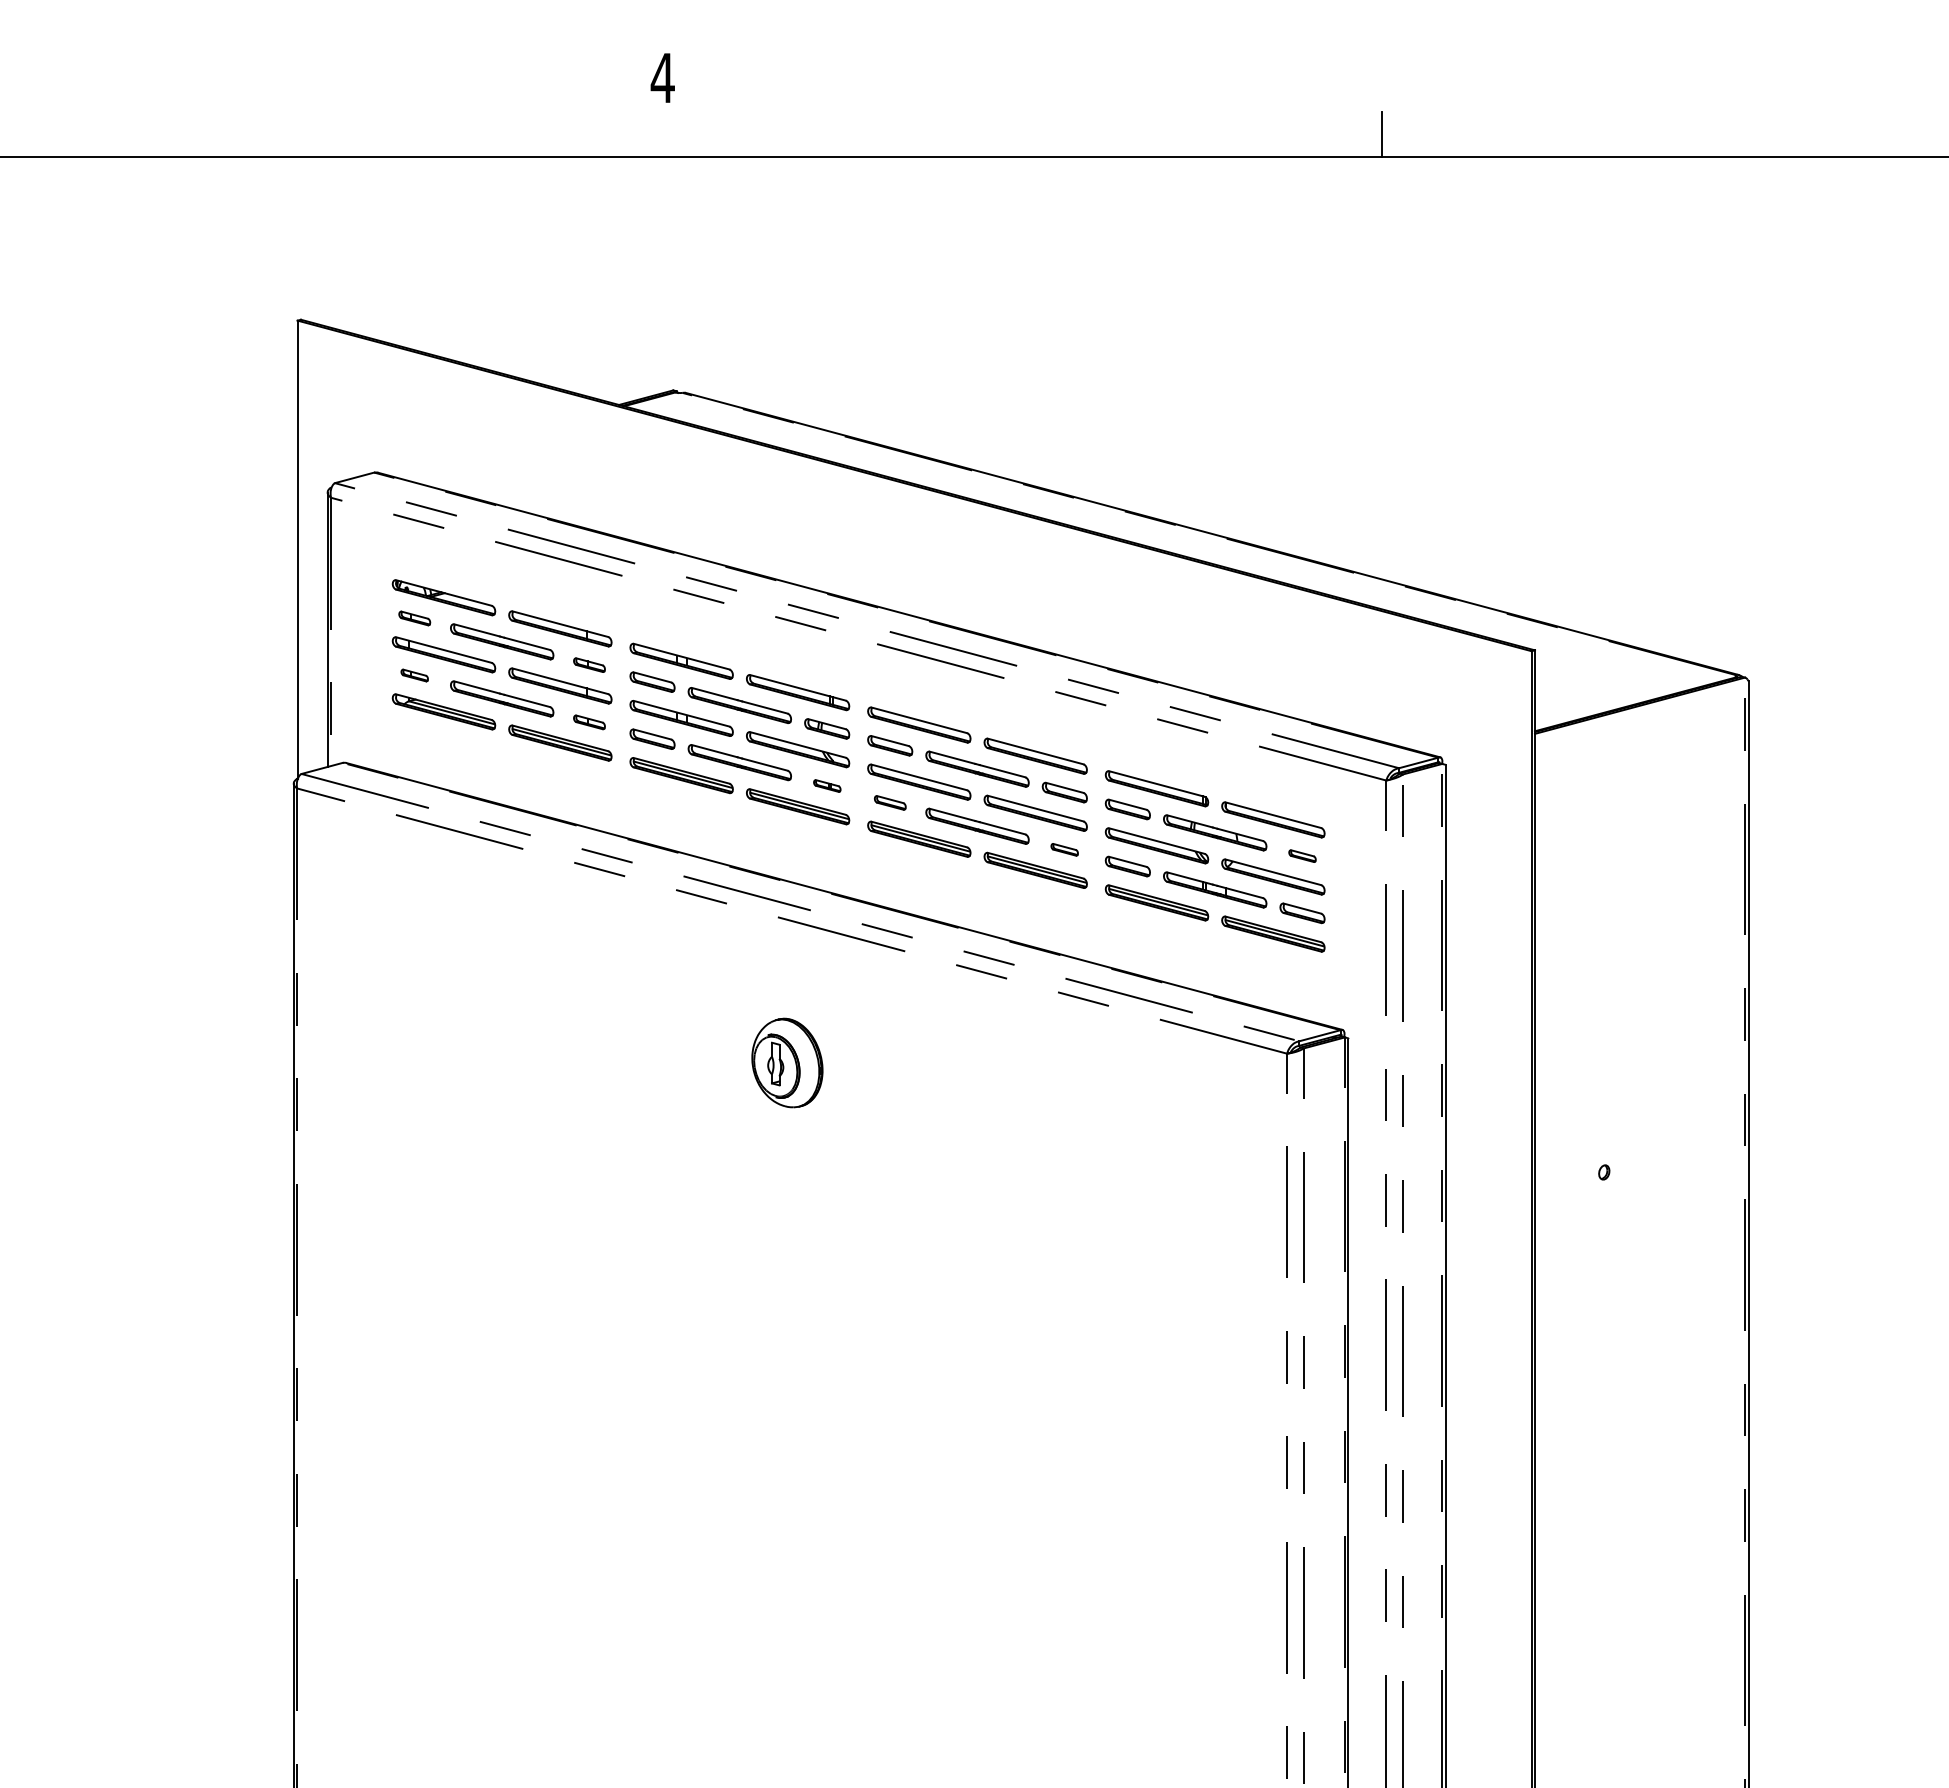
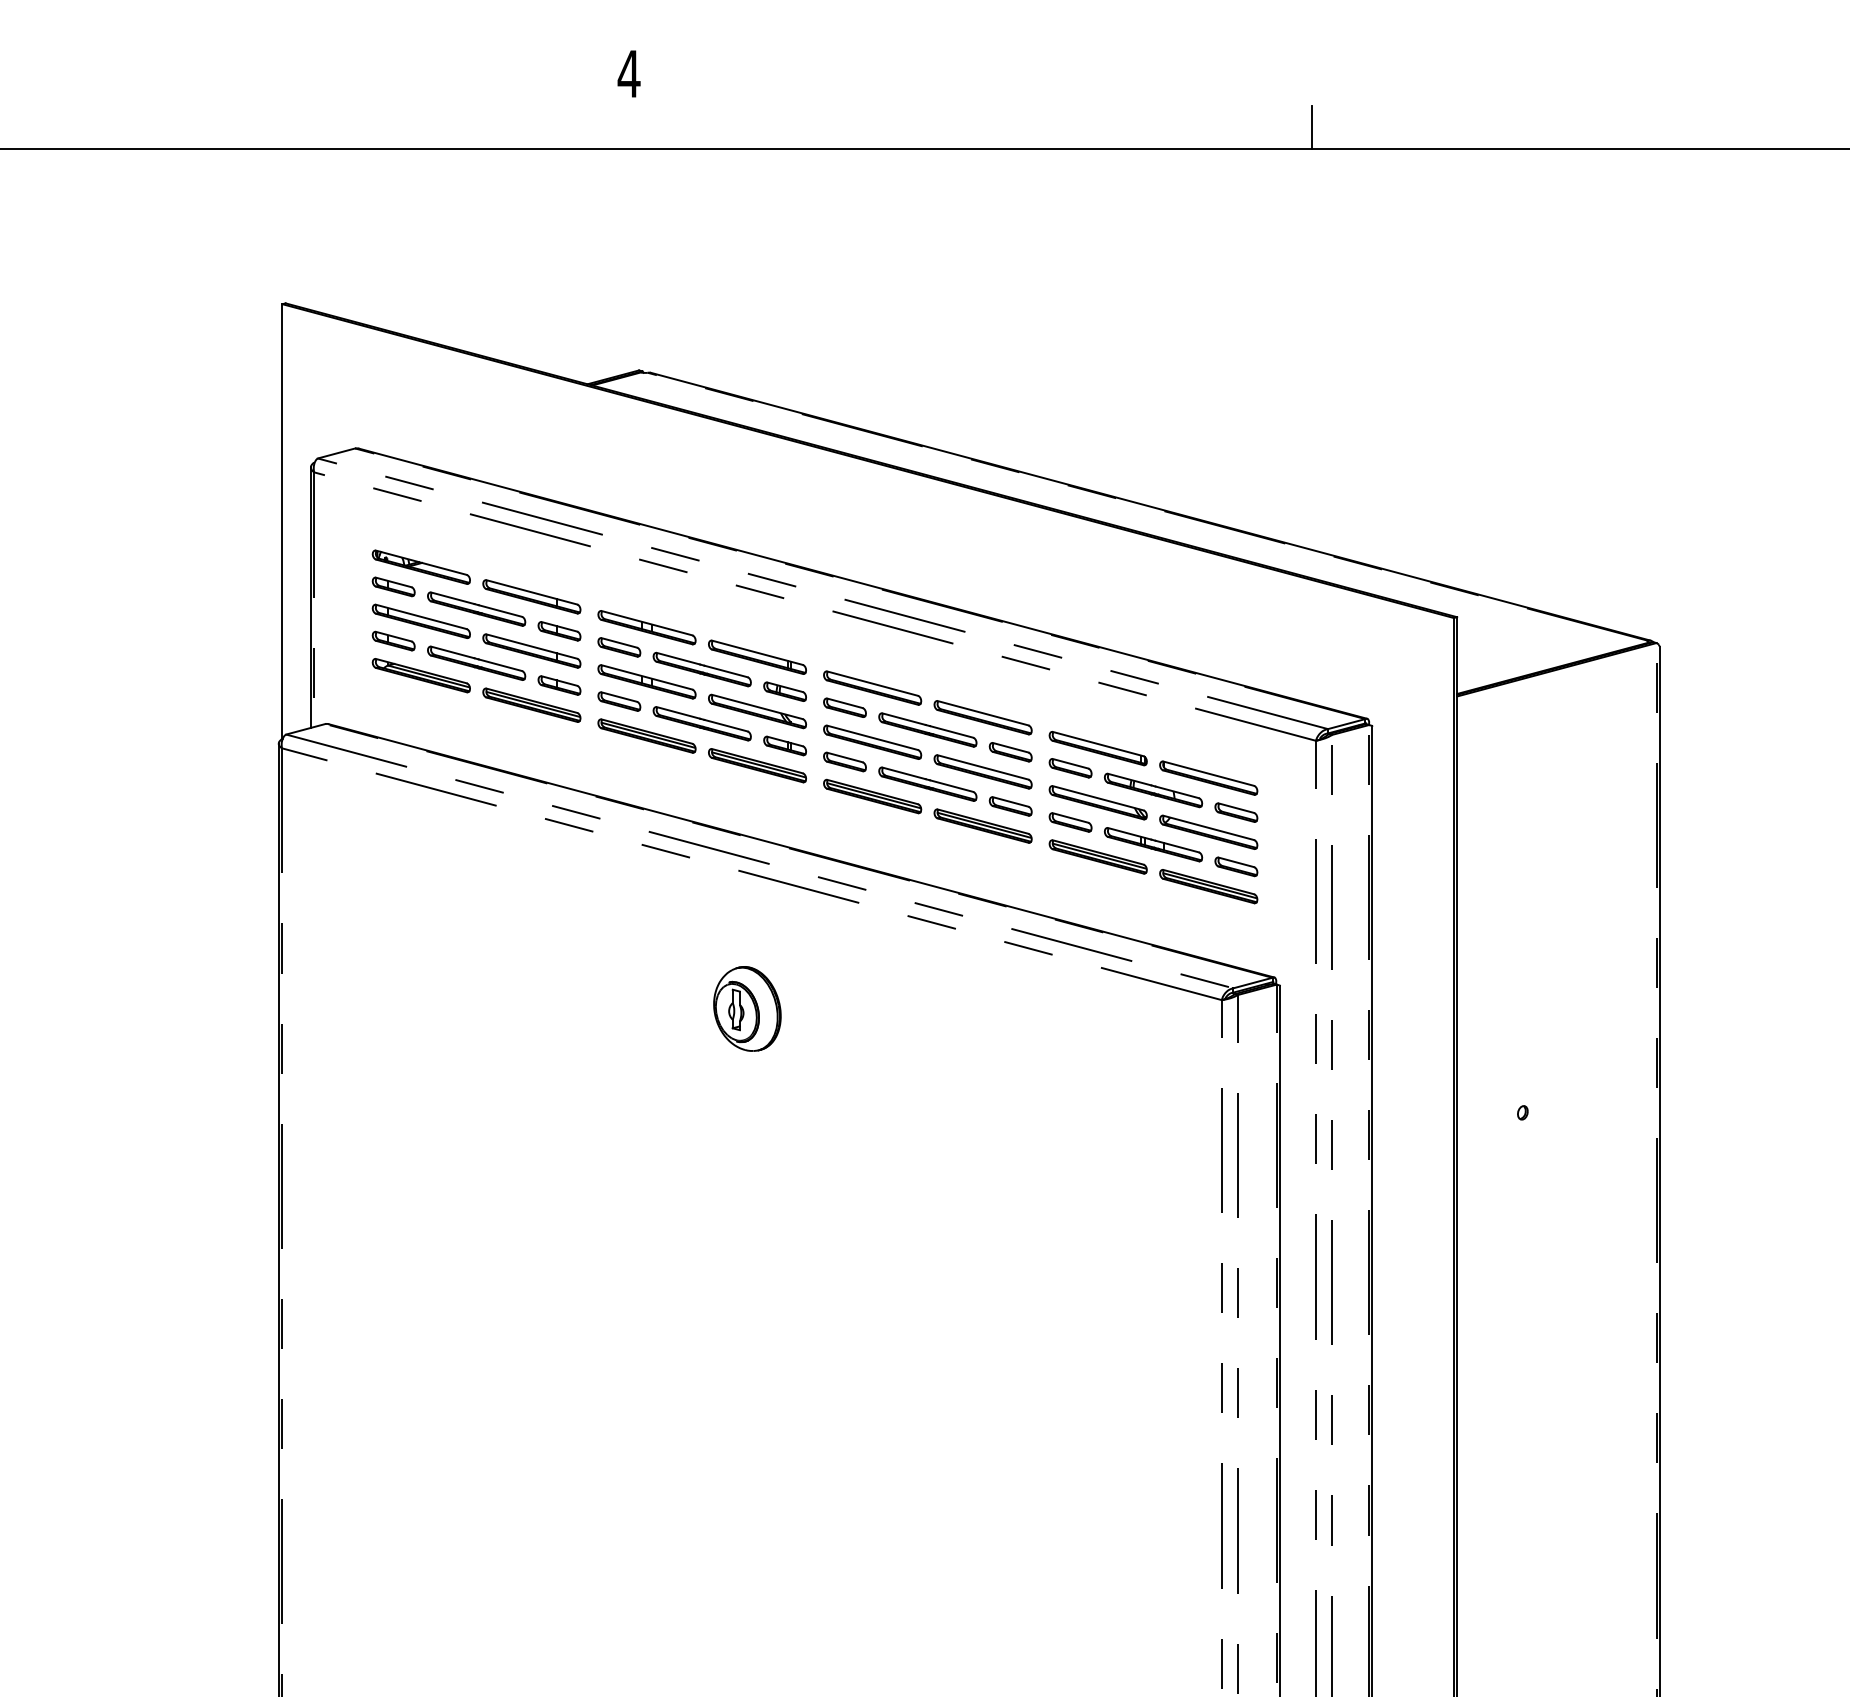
part: (414, 618) -> (393, 586), size x1.43
part: (589, 664) -> (559, 630), size x1.43
part: (414, 675) -> (393, 641), size x1.67
part: (589, 722) -> (559, 685), size x1.43
part: (827, 785) -> (785, 745), size x1.67
part: (890, 802) -> (845, 761), size x1.43
part: (1064, 849) -> (1010, 806), size x1.67
part: (1302, 855) -> (1236, 811), size x1.67

